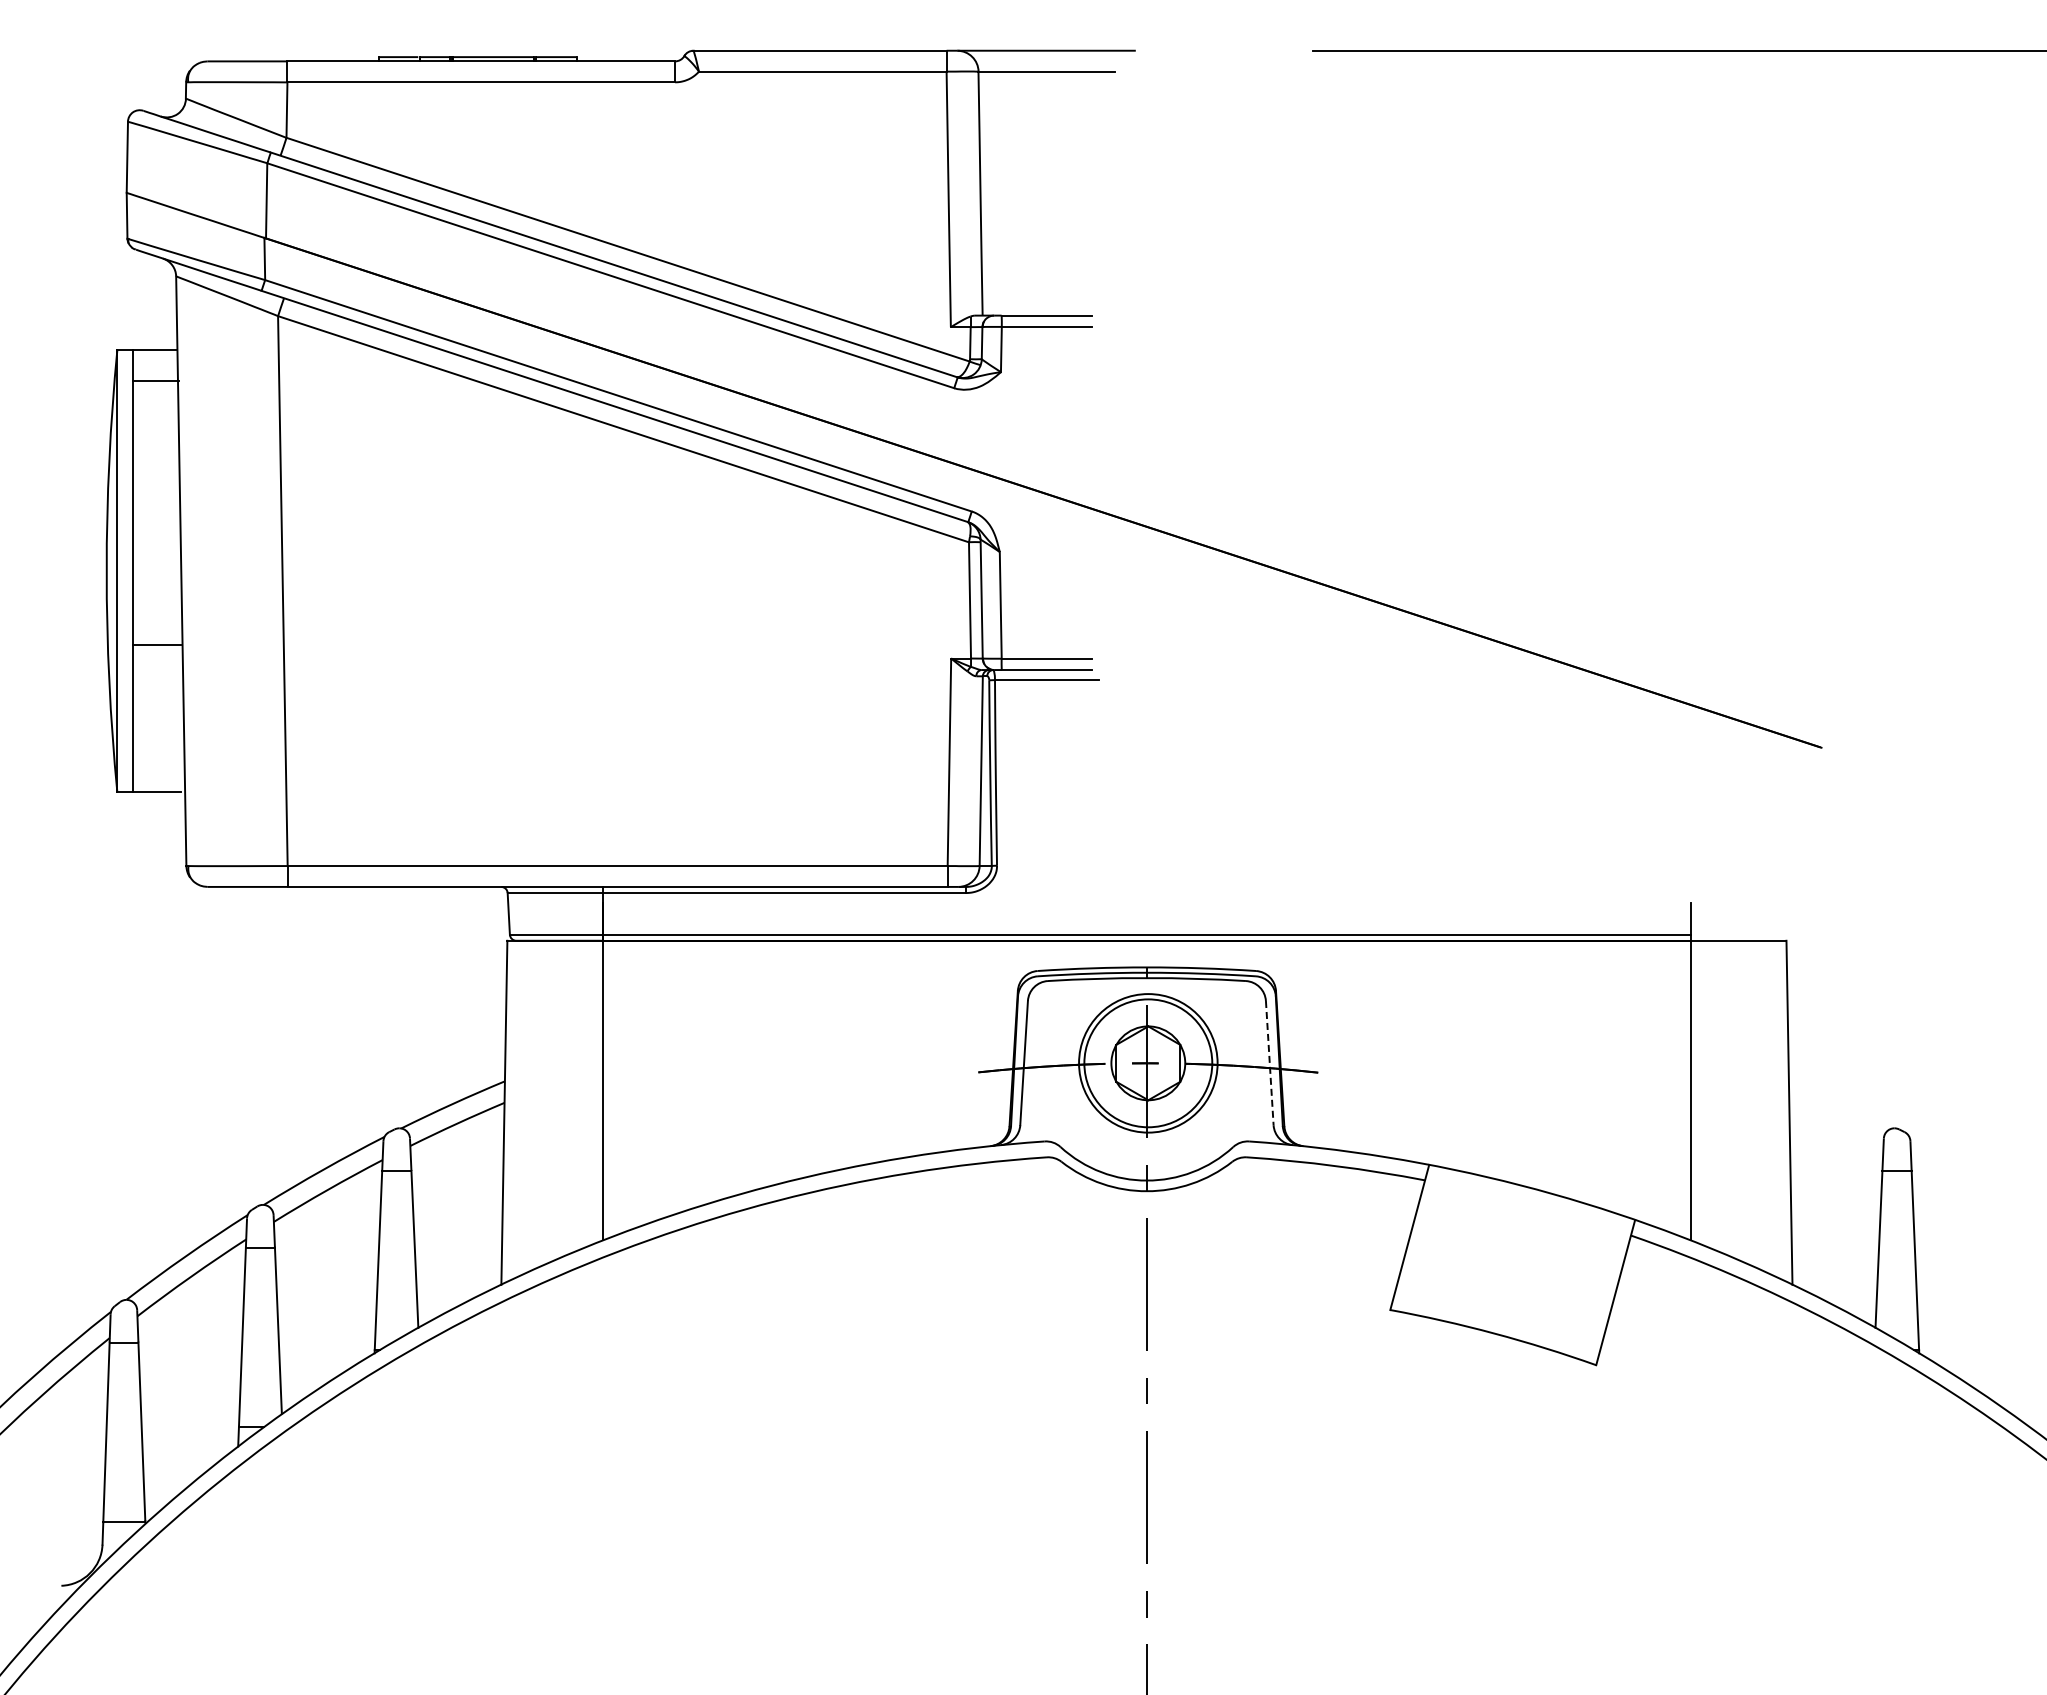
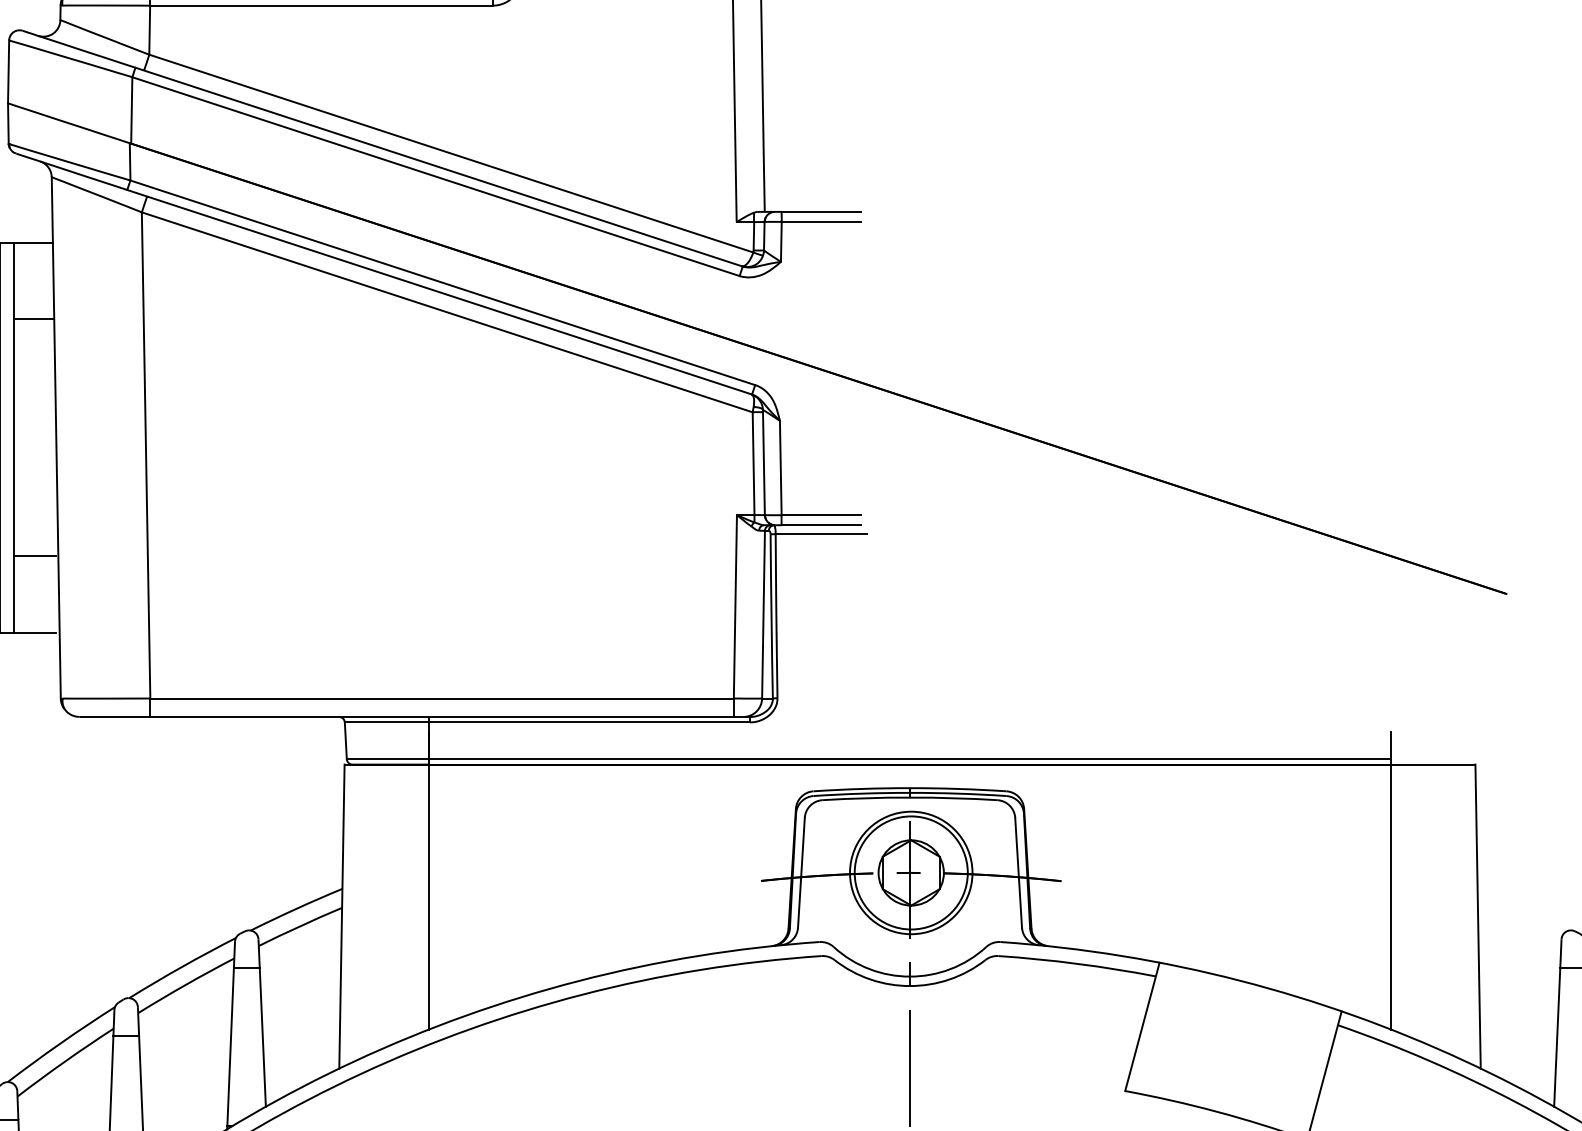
line: (155, 381) -> (33, 319), moved
line: (157, 645) -> (35, 556), moved
line: (1269, 1063) -> (1018, 873), dashed -> solid

